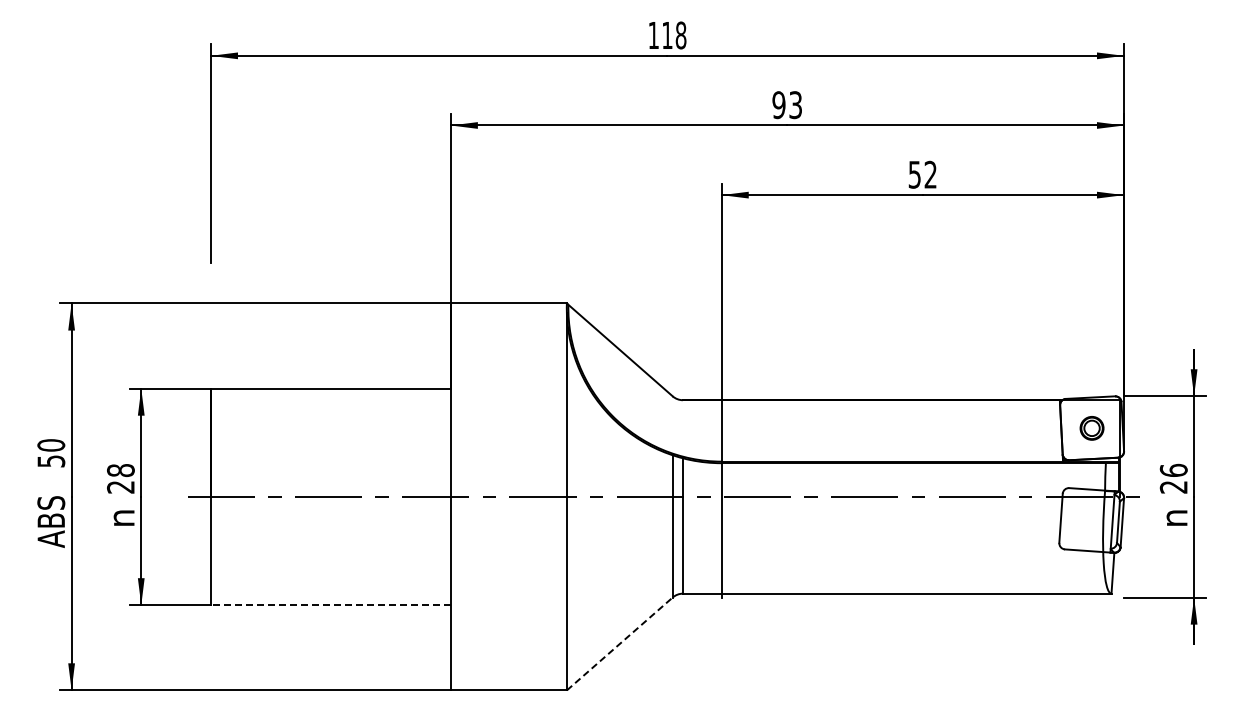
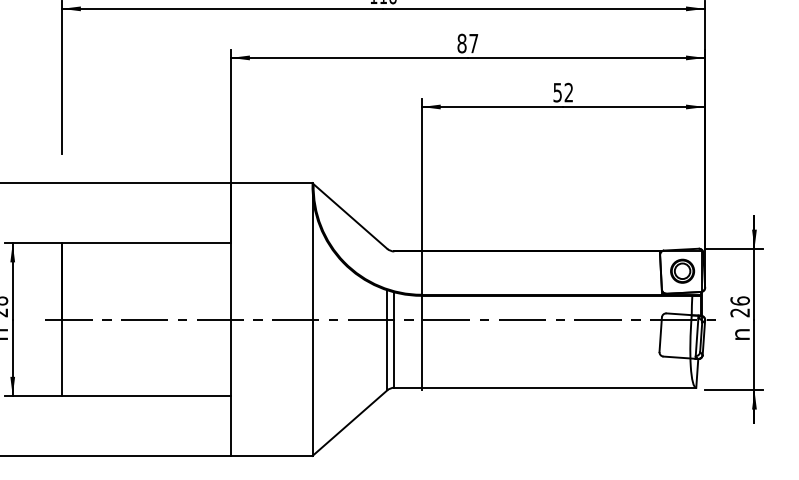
text: (786, 105) -> (467, 43), 93 -> 87
part: (1091, 428) -> (682, 271), size x1.43
line: (330, 605) -> (146, 396), dashed -> solid
line: (620, 643) -> (350, 422), dashed -> solid

